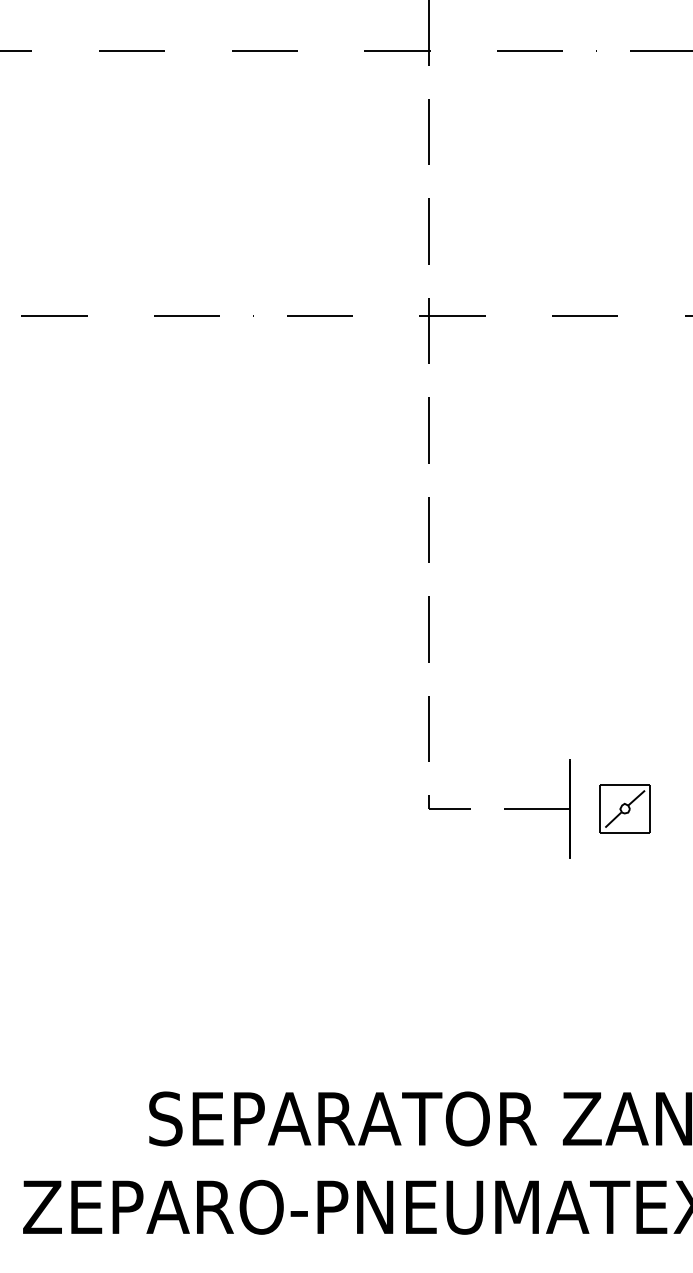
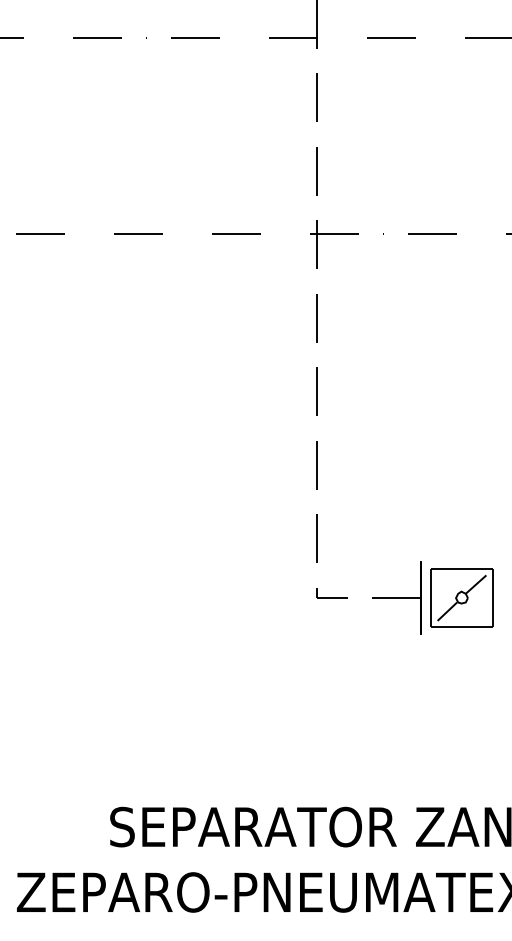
part: (624, 808) -> (461, 597), size x1.67

